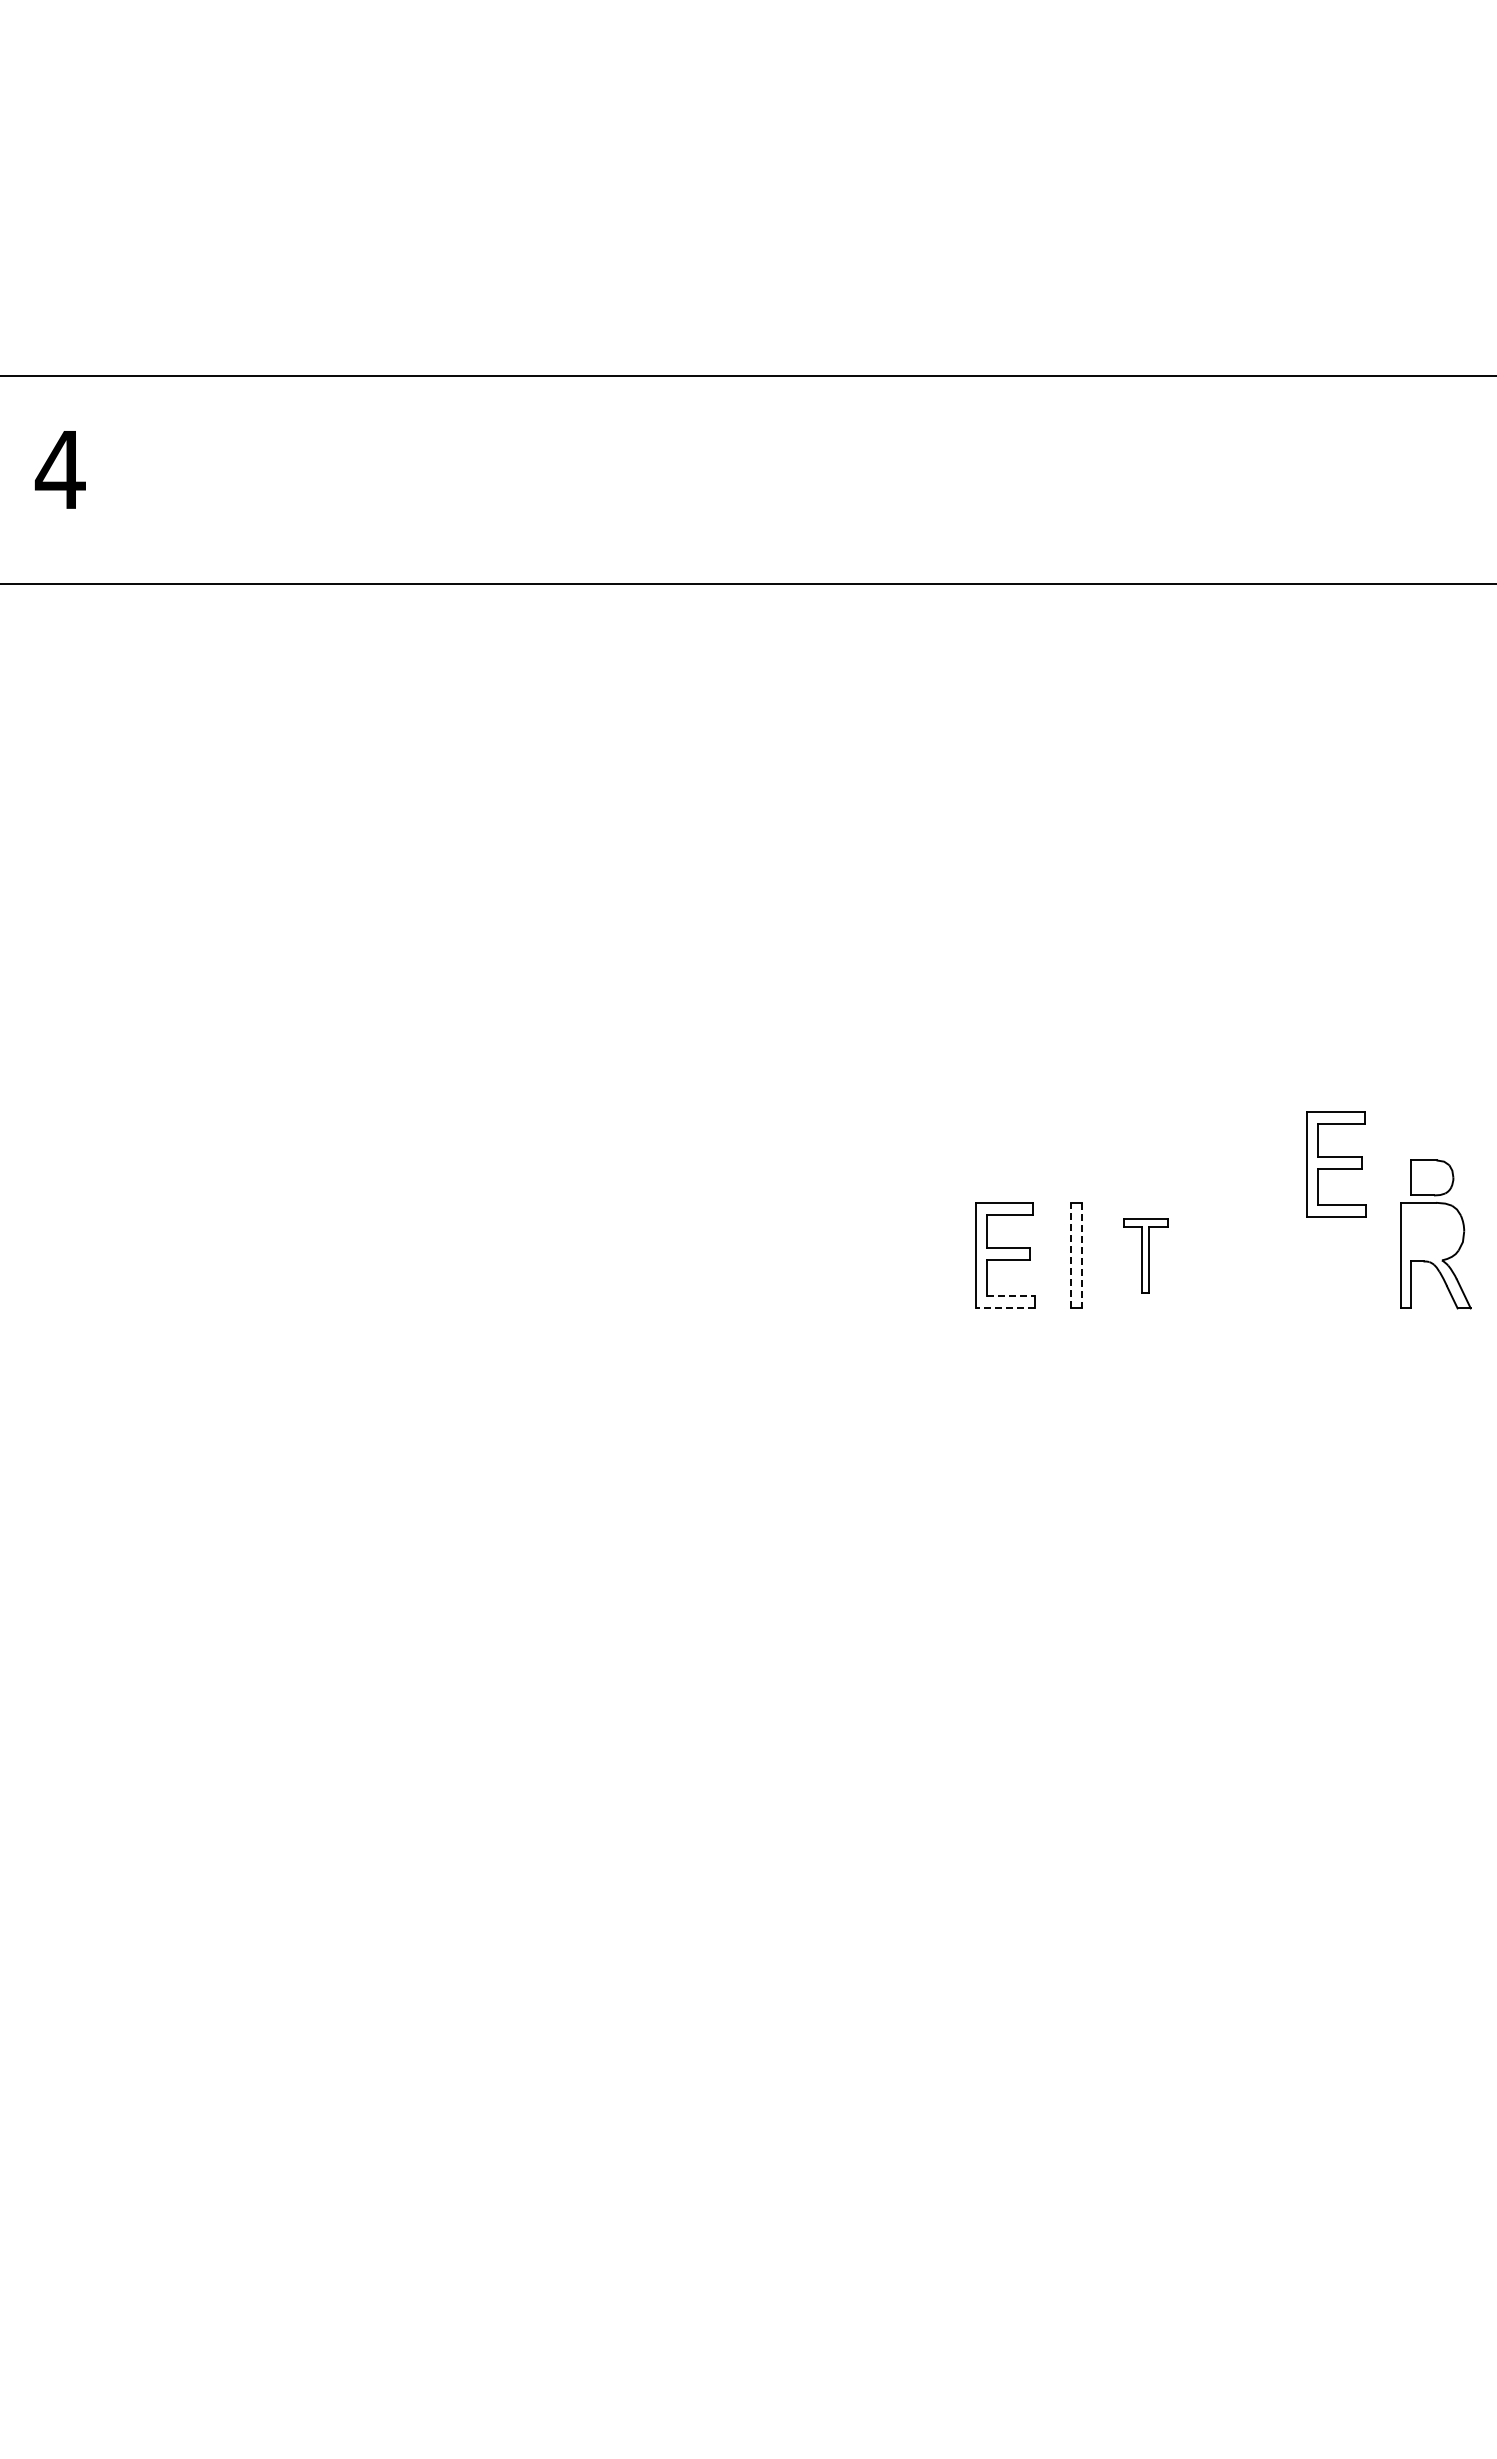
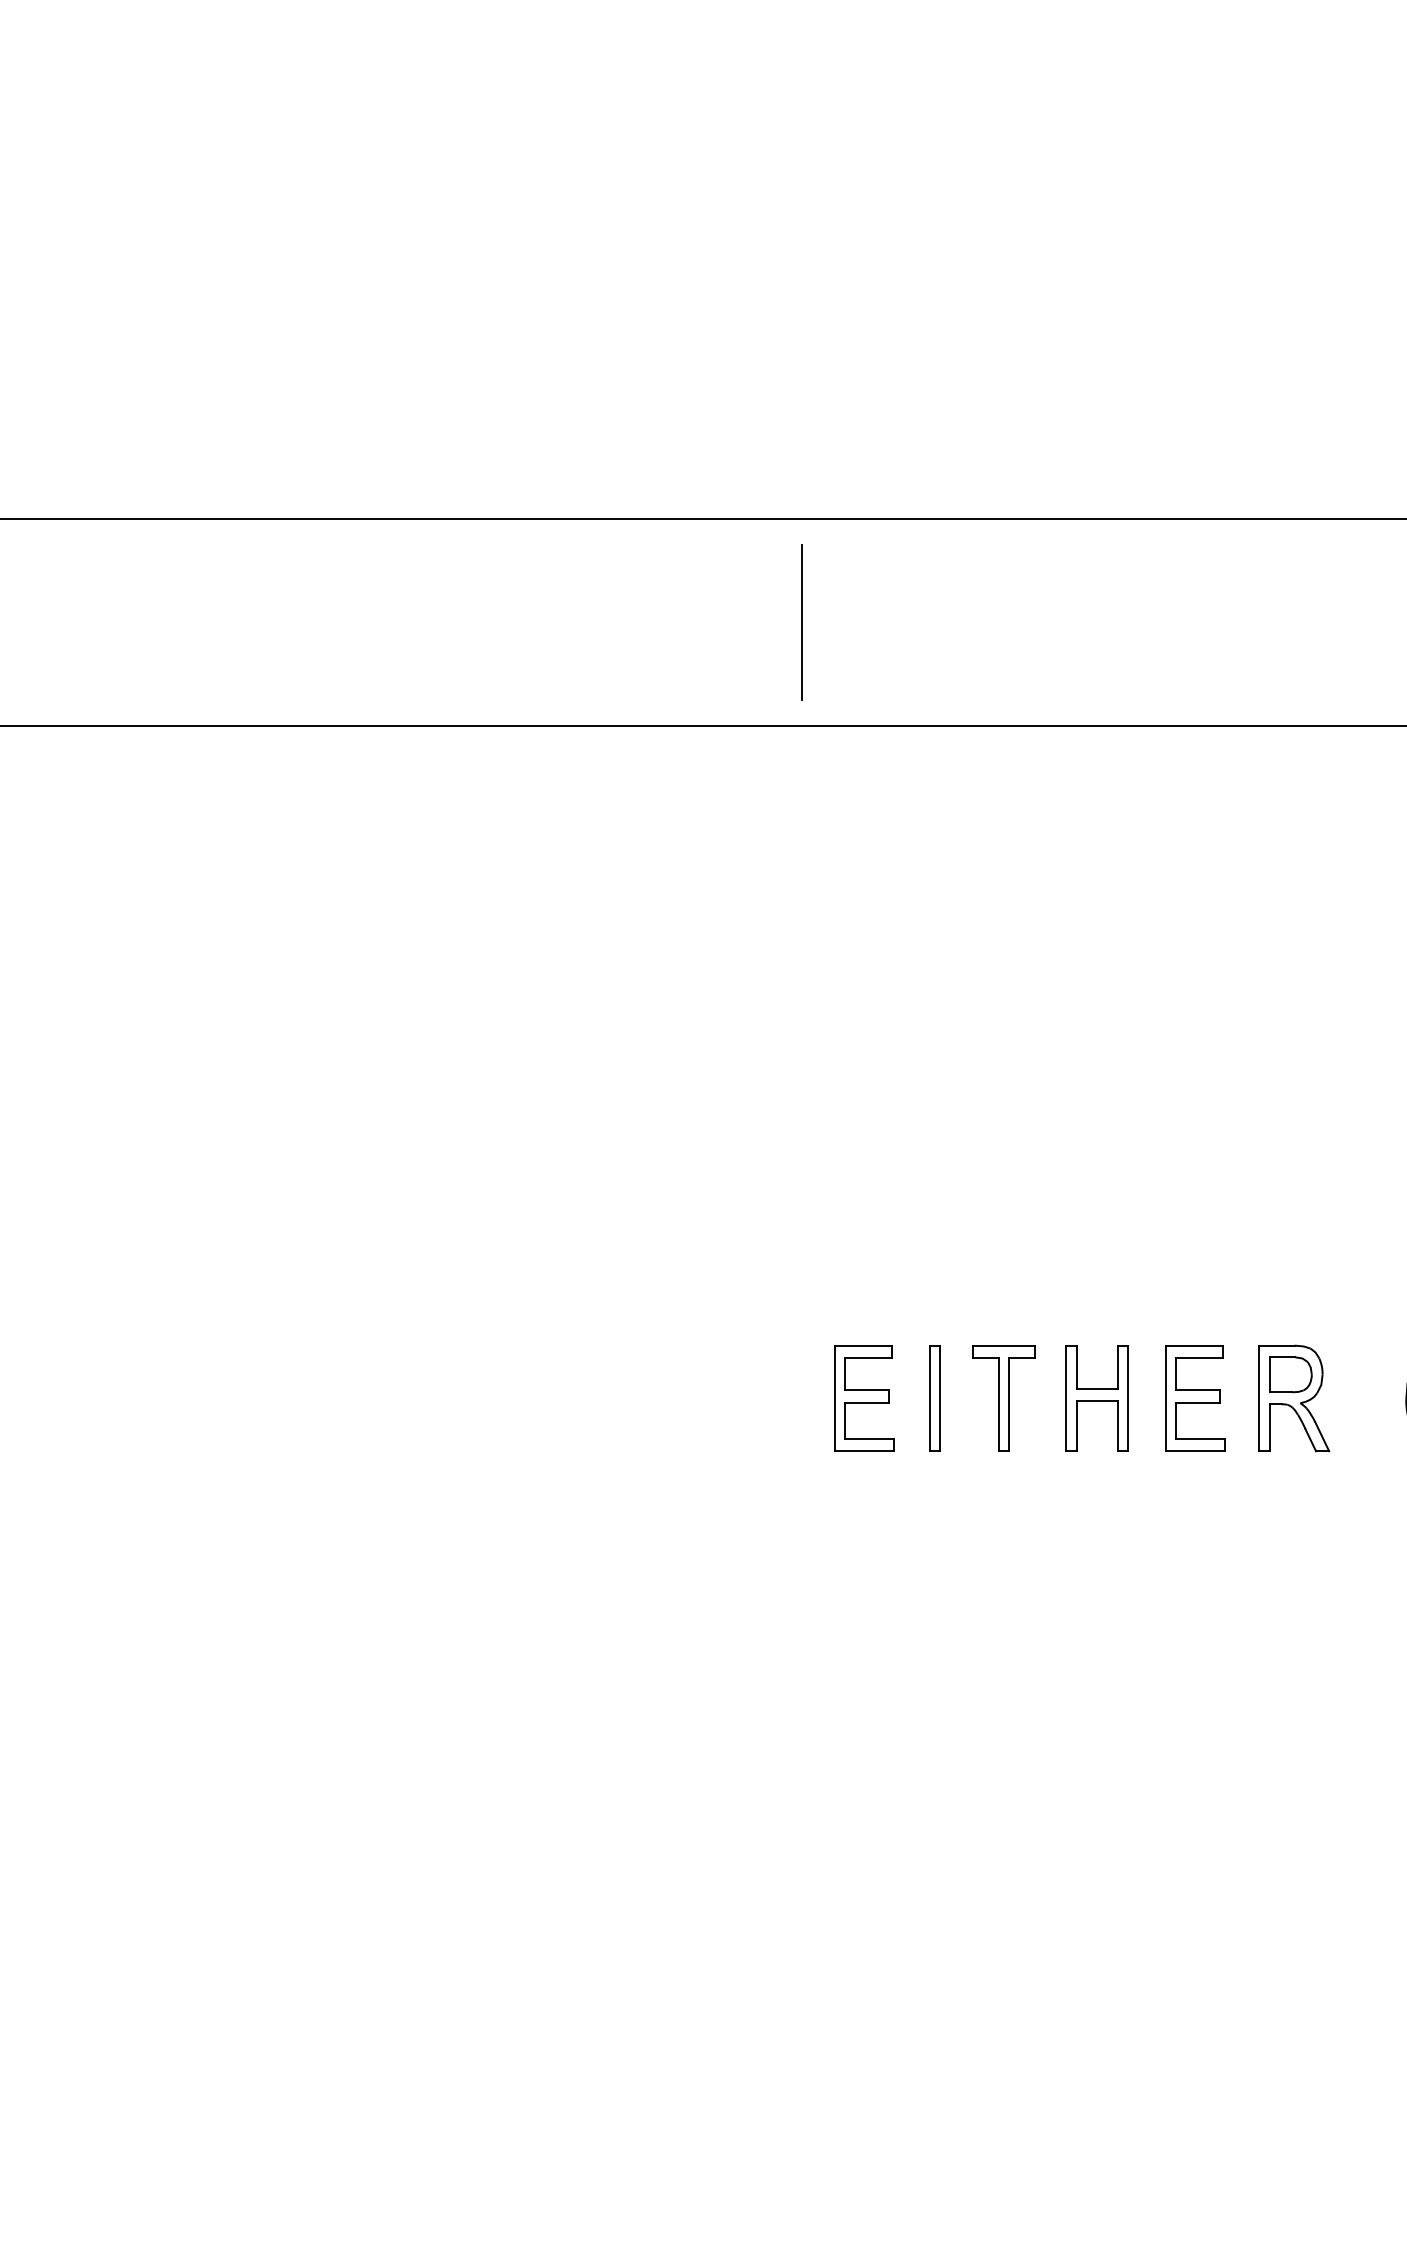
line: (944, 479) -> (802, 622), added
part: (1336, 1164) -> (1194, 1398), moved
part: (1432, 1177) -> (1290, 1374), moved
line: (1071, 1255) -> (929, 1398), dashed -> solid
line: (1081, 1255) -> (939, 1398), dashed -> solid
part: (1145, 1255) -> (1003, 1398), size x1.43
part: (1238, 1255) -> (1096, 1398), added
line: (1011, 1295) -> (869, 1438), dashed -> solid
line: (1005, 1308) -> (863, 1451), dashed -> solid

